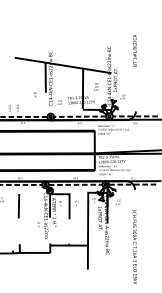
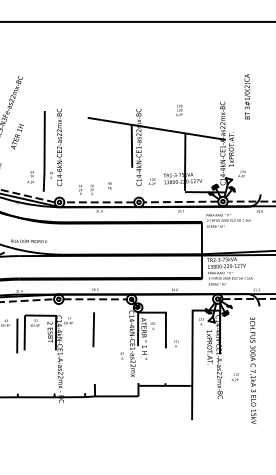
text: (135, 50) -> (247, 96), moved
text: (96, 86) -> (179, 109), moved
text: (34, 94) -> (109, 185), moved
line: (75, 185) -> (174, 299), removed
text: (118, 202) -> (235, 377), moved
text: (76, 203) -> (176, 343), moved
text: (135, 246) -> (253, 370), moved

